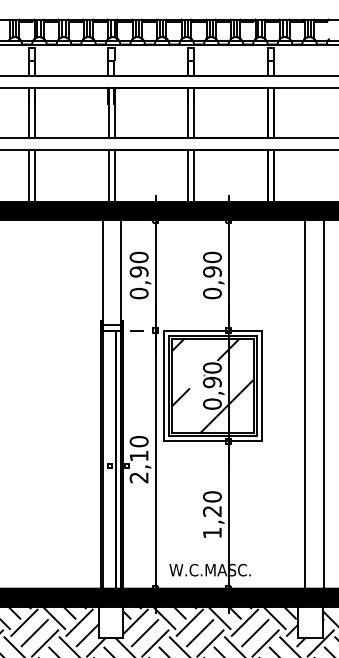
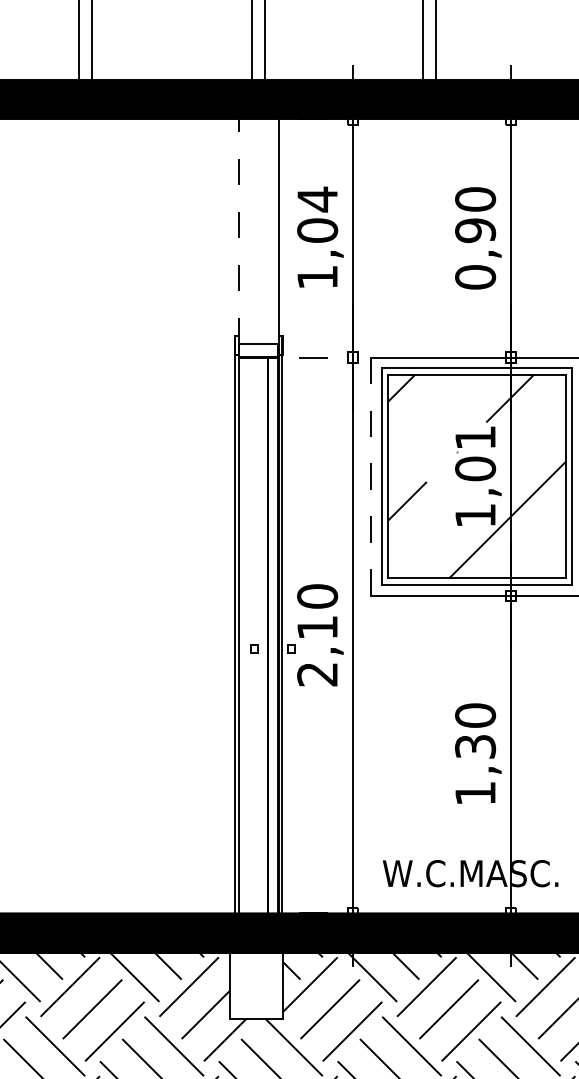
line: (102, 271) -> (238, 229), solid -> dashed
text: (138, 275) -> (316, 238), 0,90 -> 1,04
line: (163, 385) -> (370, 475), solid -> dashed
text: (212, 385) -> (475, 475), 0,90 -> 1,01
text: (212, 511) -> (475, 747), 1,20 -> 1,30

